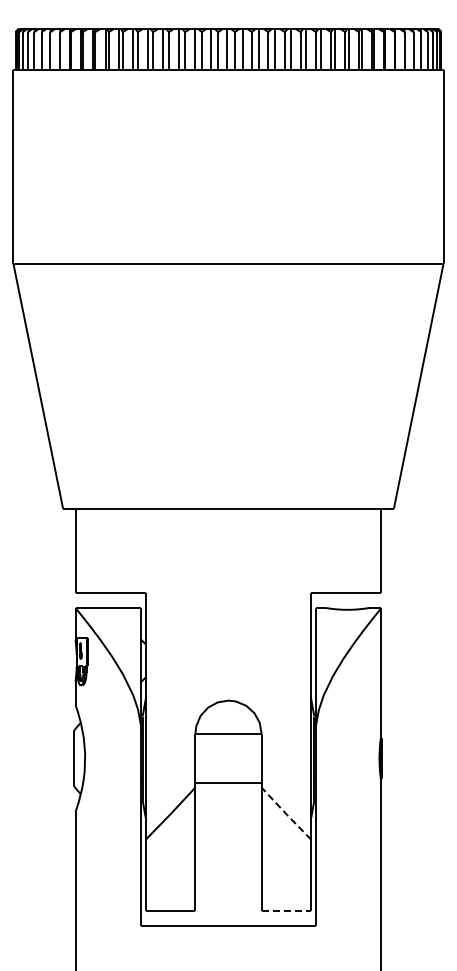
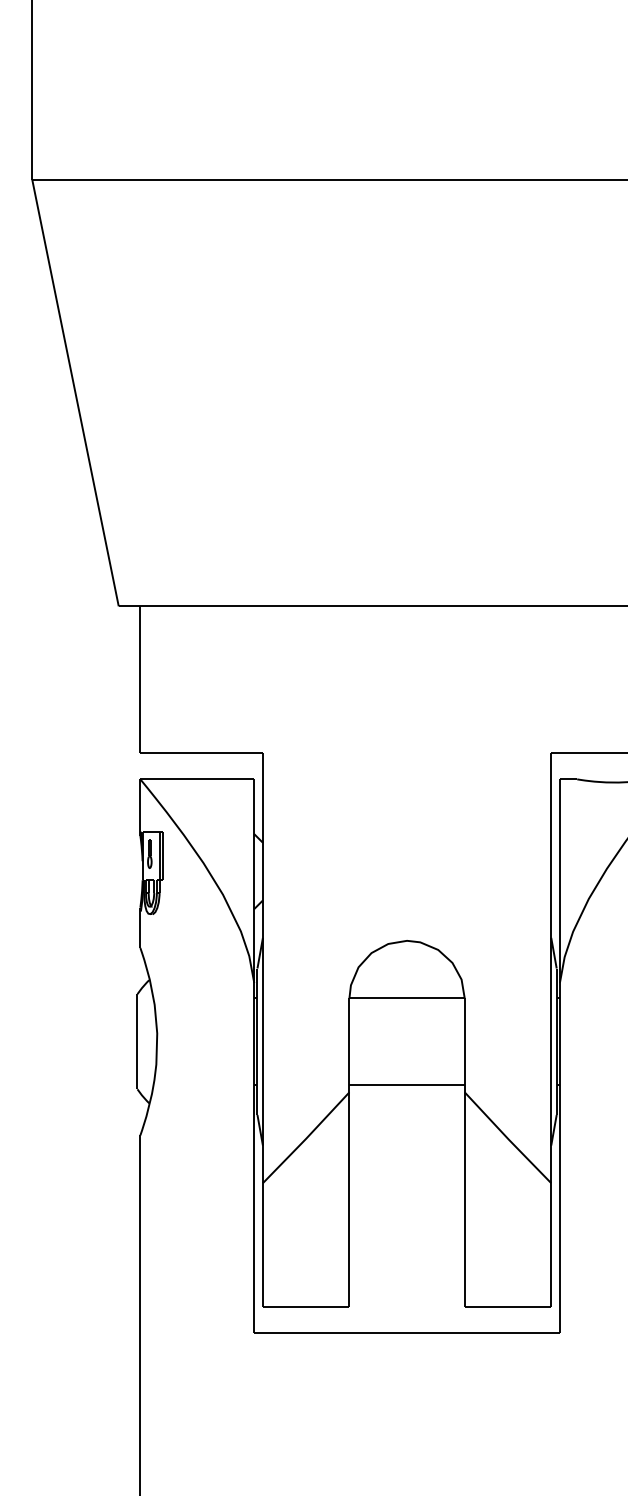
line: (286, 813) -> (508, 1137), dashed -> solid
line: (286, 910) -> (508, 1306), dashed -> solid

